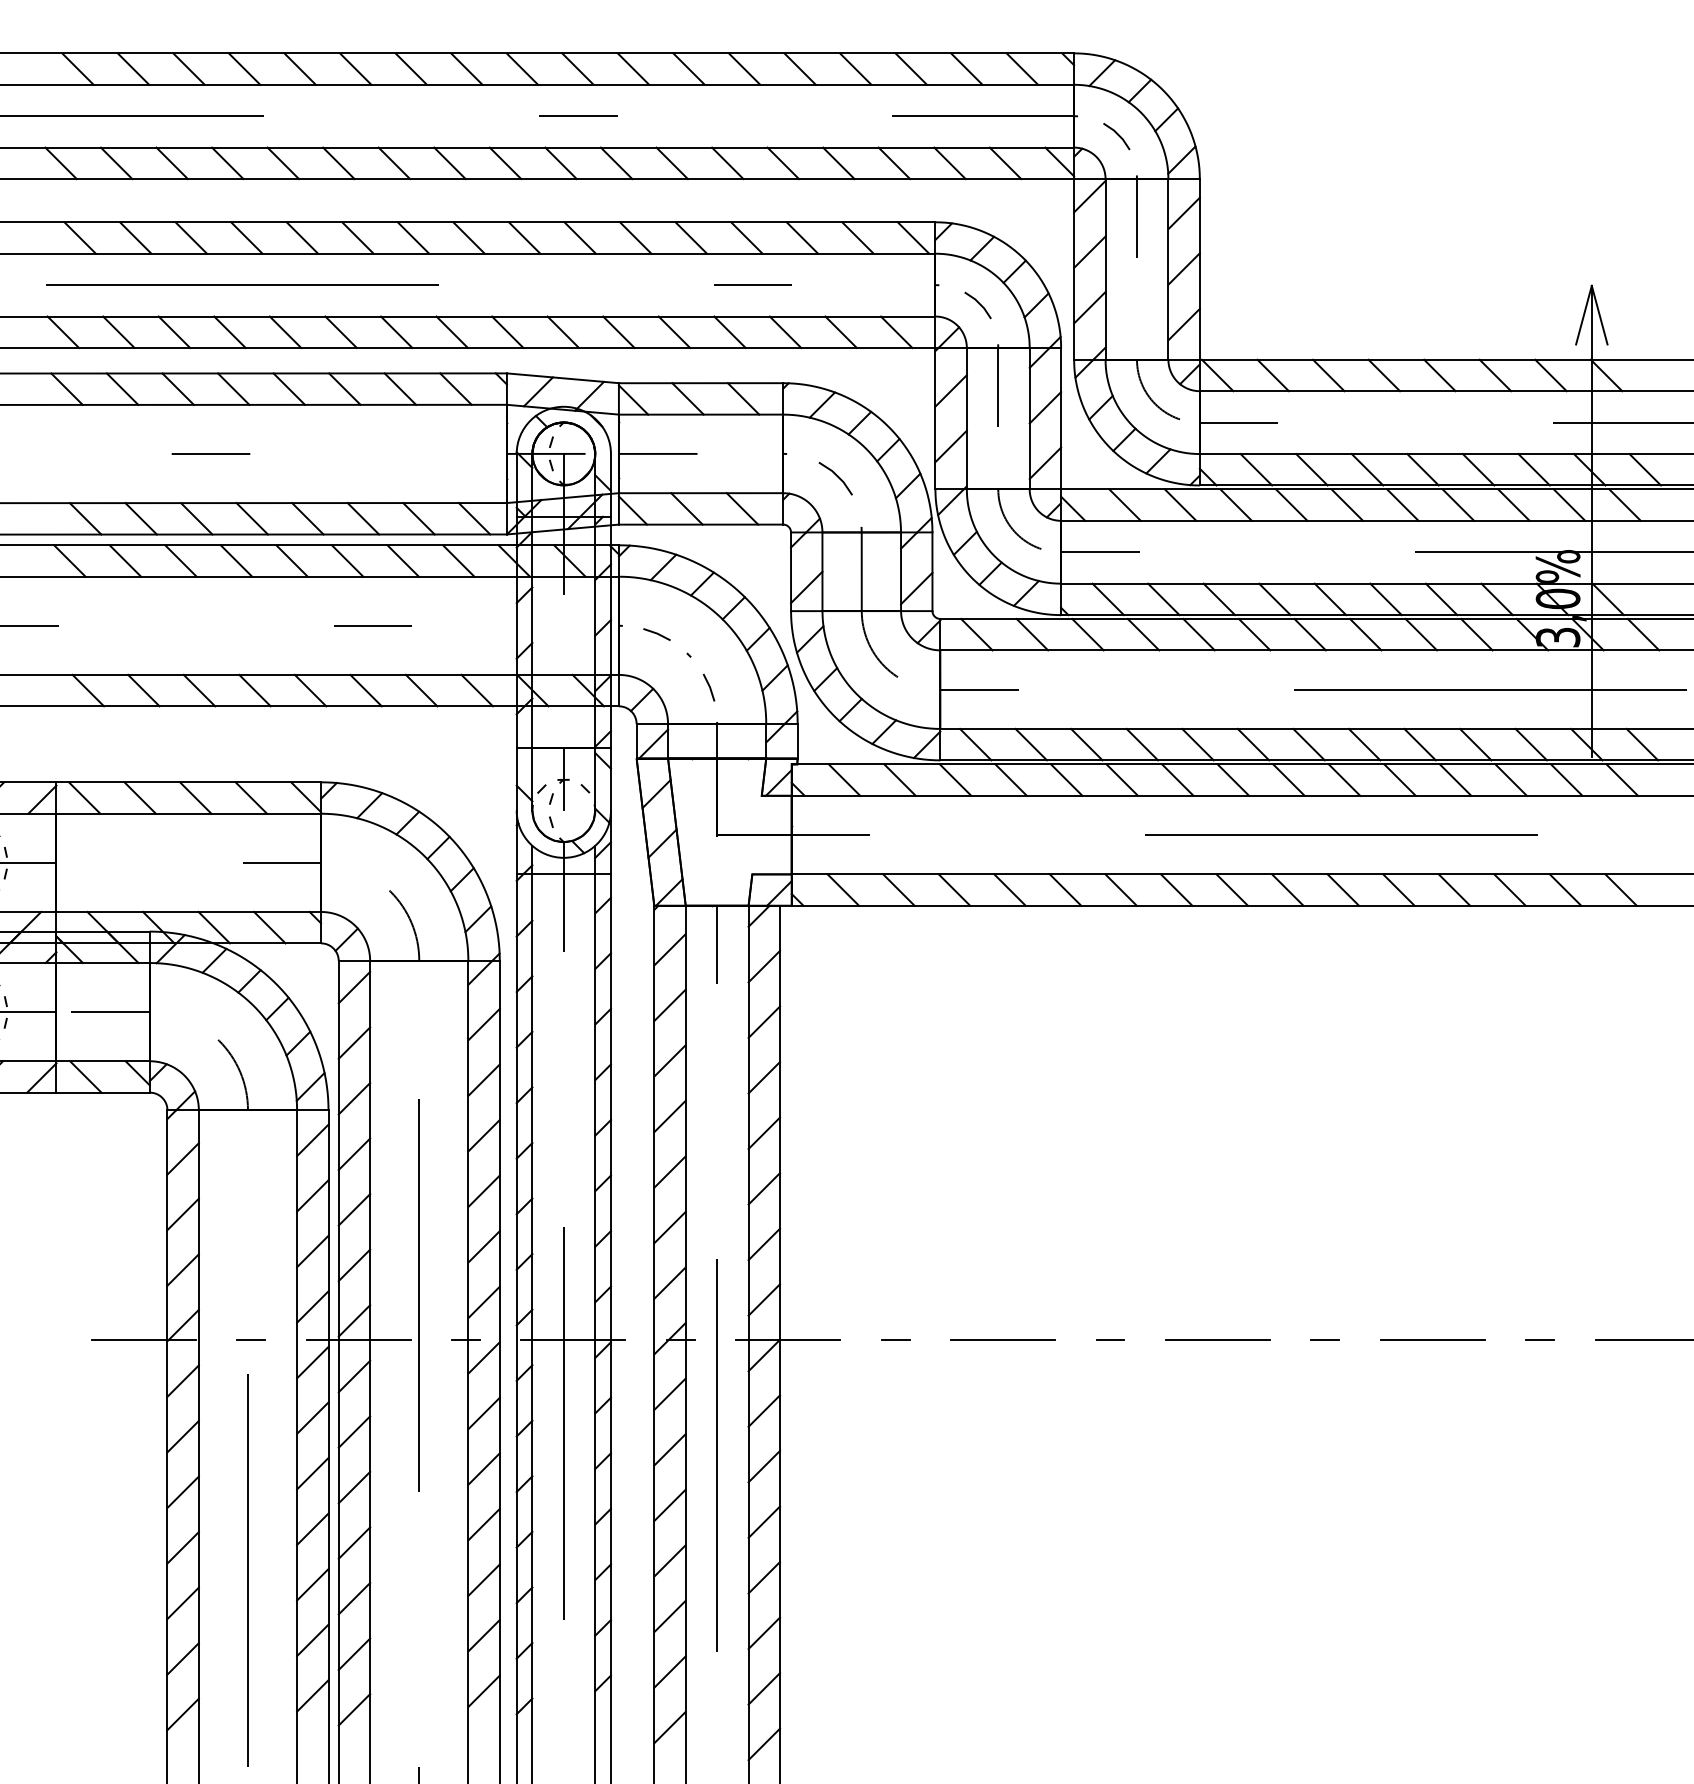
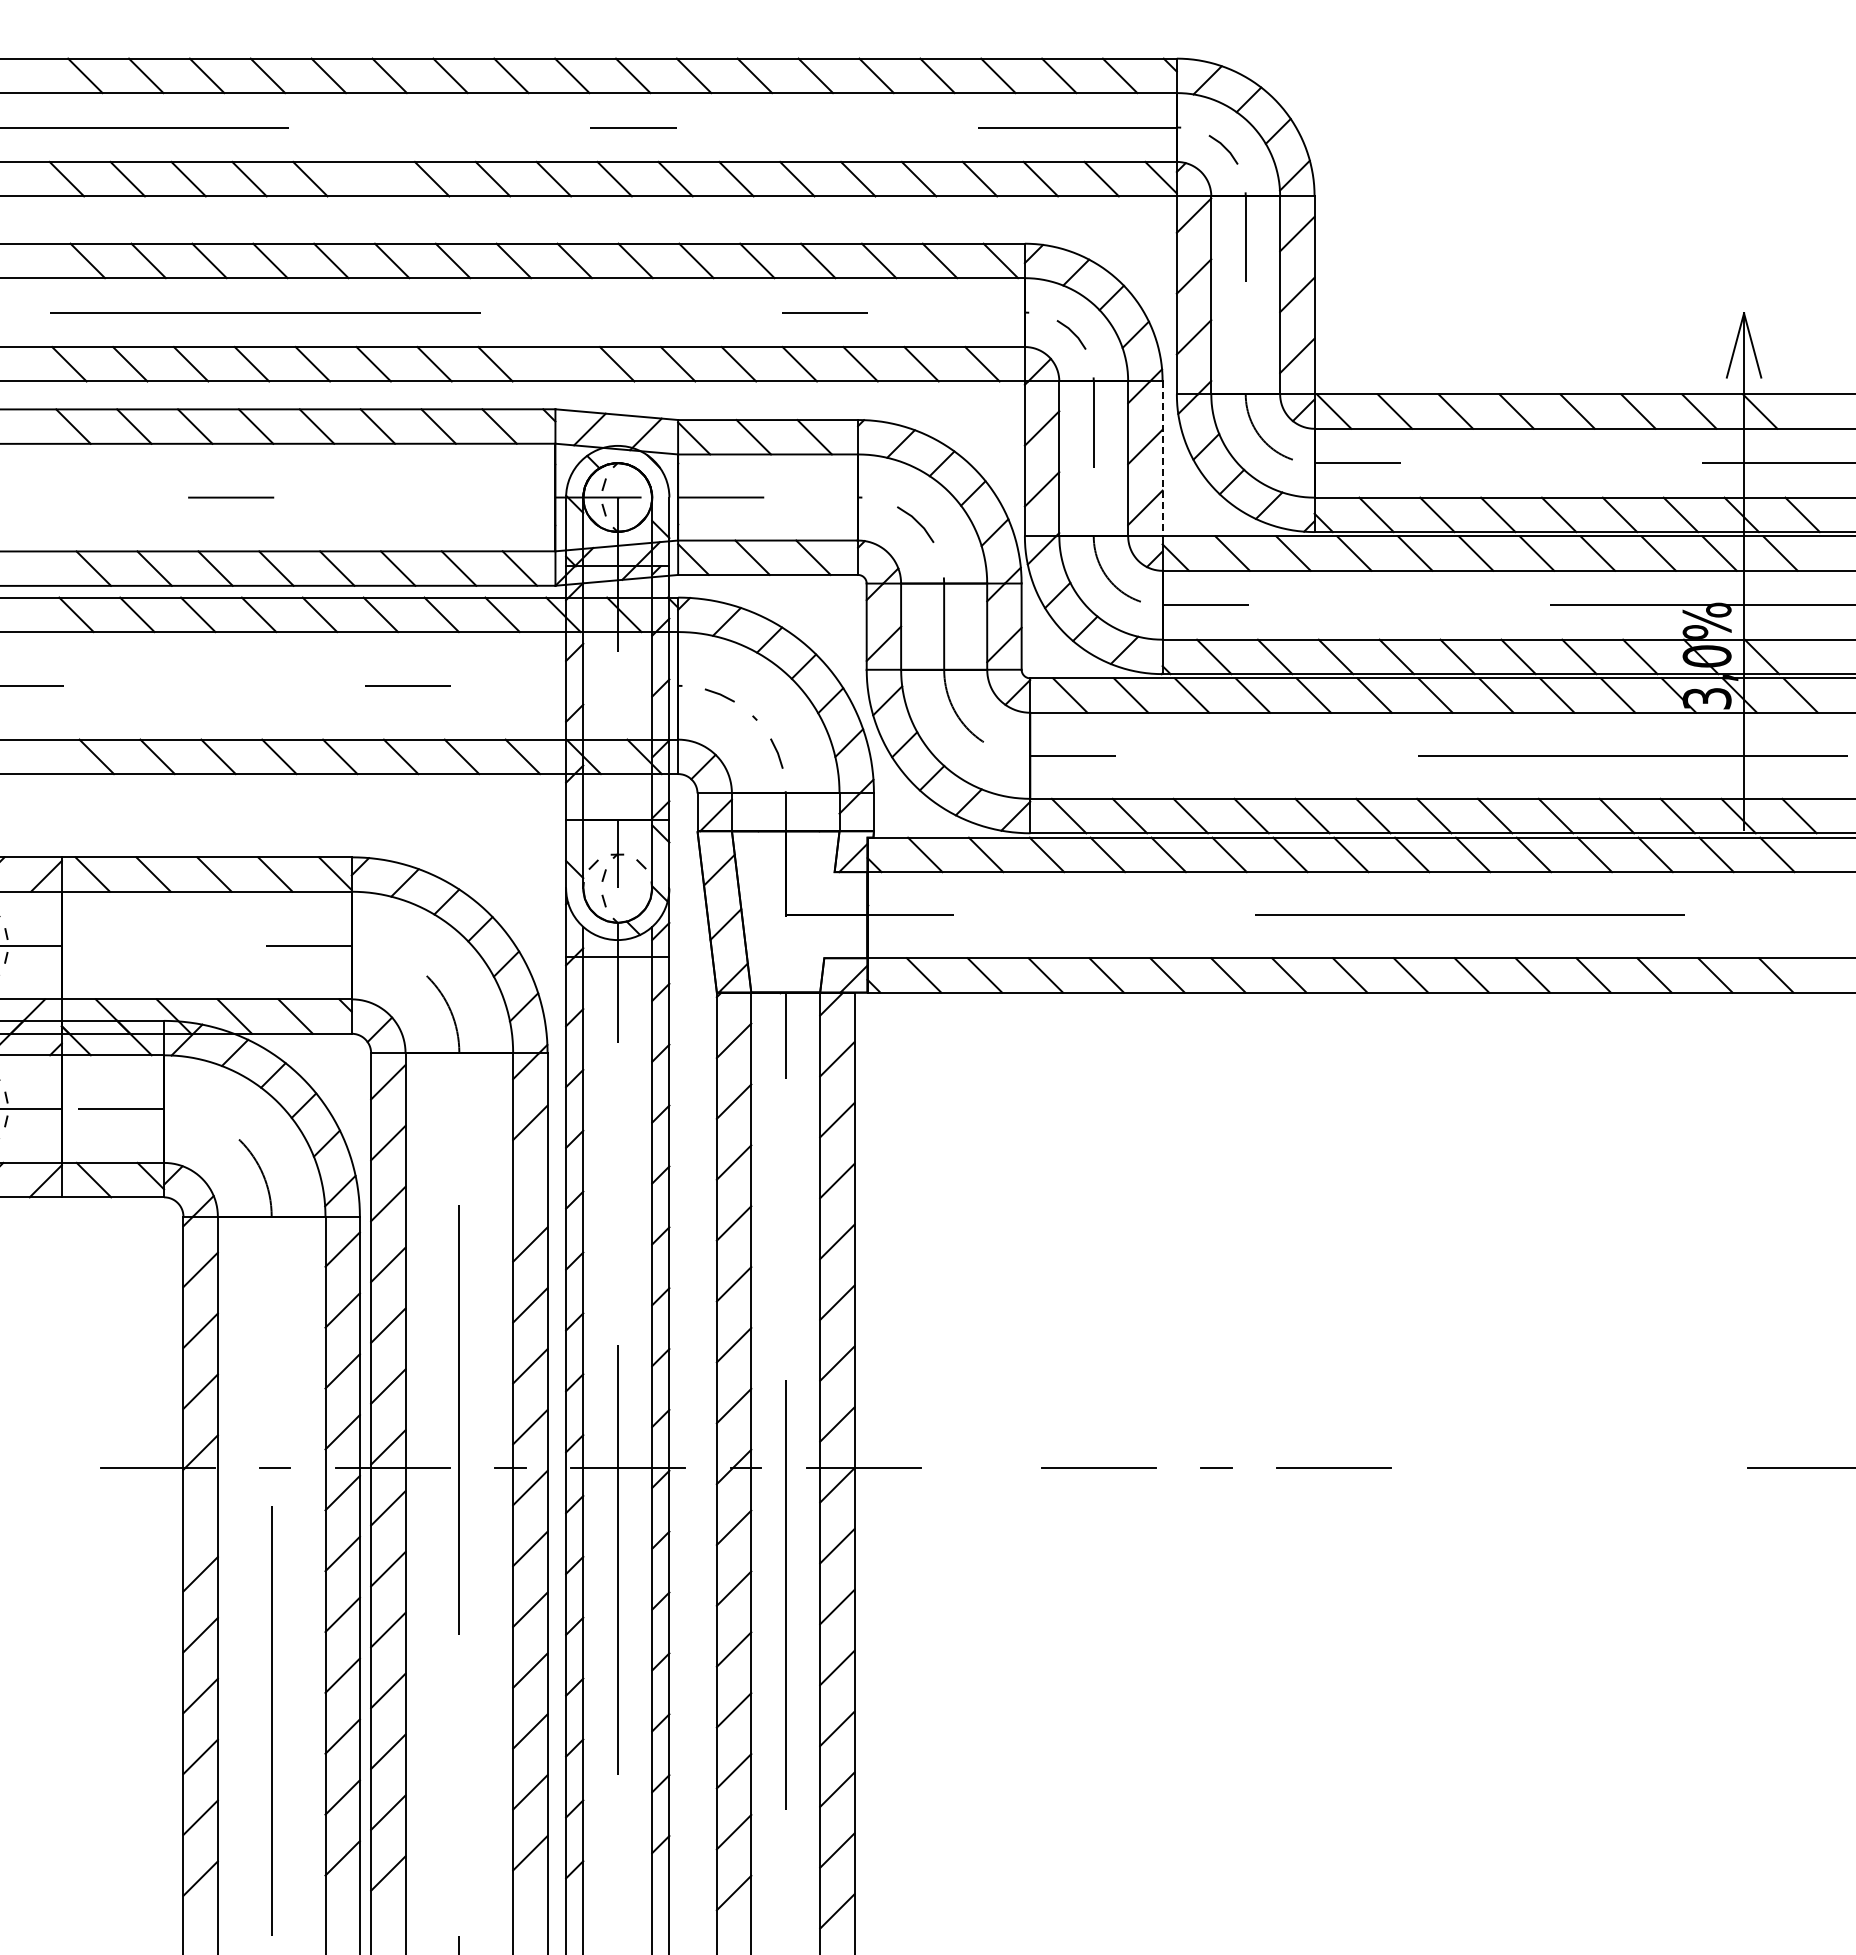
line: (339, 162) -> (371, 178), removed
line: (507, 332) -> (556, 364), removed
line: (1061, 419) -> (1162, 459), solid -> dashed
line: (484, 1080) -> (530, 1183), removed
line: (894, 1339) -> (980, 1467), removed
line: (1324, 1339) -> (1451, 1467), removed
line: (1432, 1340) -> (1569, 1468), removed
line: (1540, 1340) -> (1687, 1468), removed
line: (183, 1381) -> (200, 1513), removed

